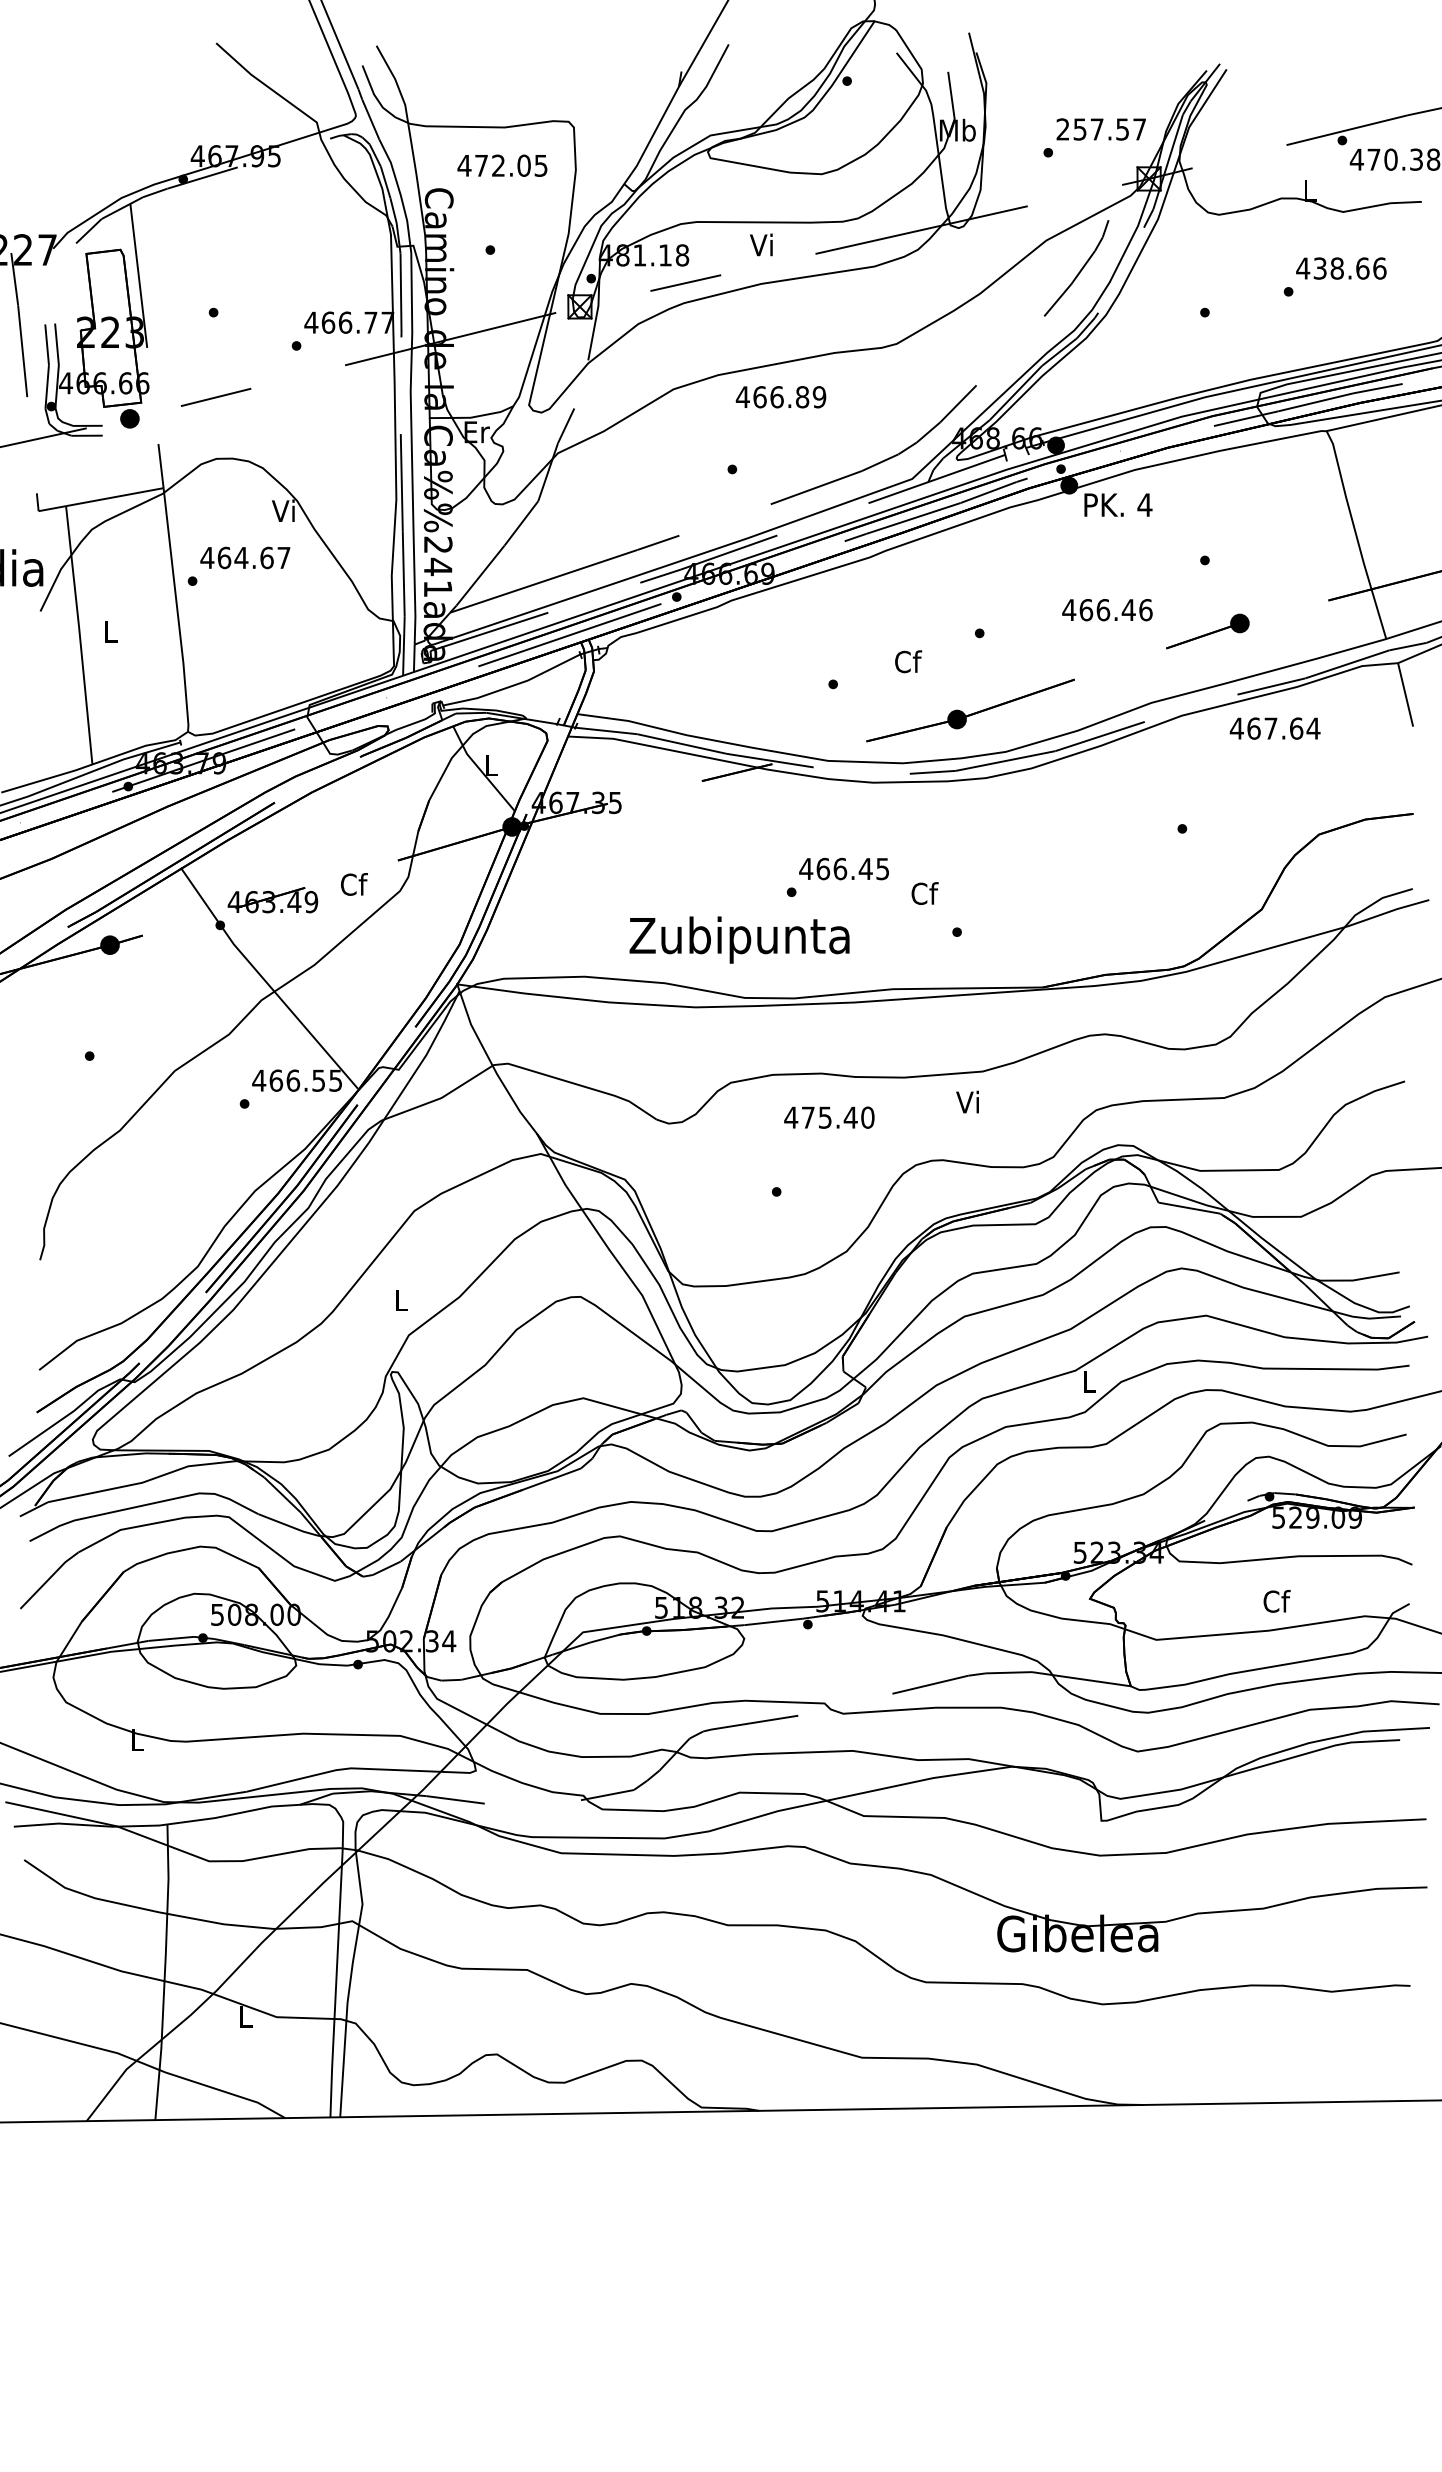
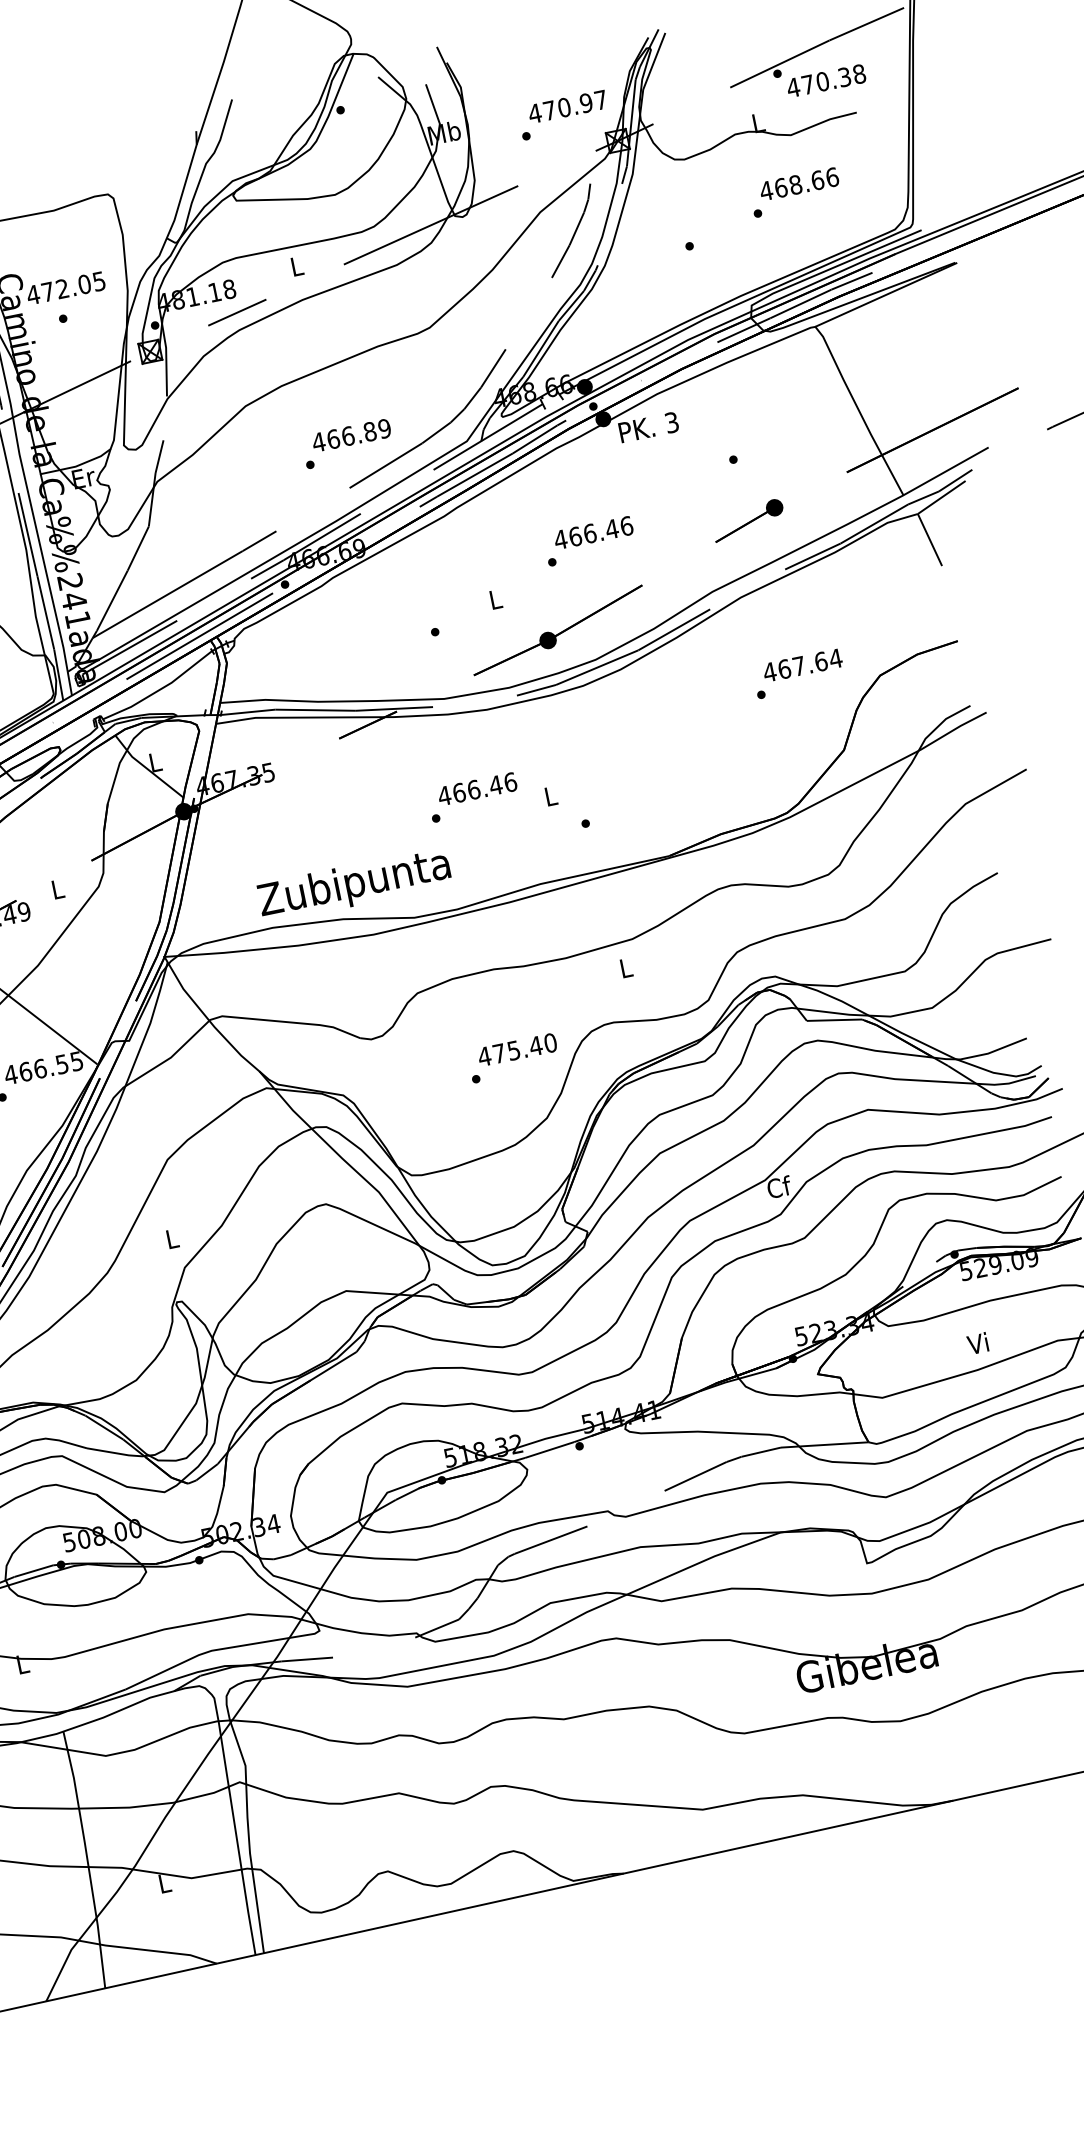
text: (1092, 129) -> (560, 108), 257.57 -> 470.97
text: (502, 165) -> (65, 288), moved
text: (761, 244) -> (295, 266), Vi -> L
text: (1320, 268) -> (781, 187), 438.66 -> 468.66
text: (780, 397) -> (351, 435), moved
text: (1144, 505) -> (671, 423), 4 -> 3
text: (1107, 610) -> (593, 533), moved
text: (908, 661) -> (495, 599), Cf -> L
text: (1274, 728) -> (802, 665), moved
text: (882, 868) -> (510, 781), 466.45 -> 466.46
text: (354, 884) -> (58, 889), Cf -> L
text: (924, 893) -> (550, 796), Cf -> L
text: (739, 939) -> (354, 884), moved
text: (967, 1101) -> (624, 967), Vi -> L
text: (829, 1117) -> (517, 1049), moved
text: (1089, 1381) -> (779, 1187), L -> Cf
text: (1276, 1601) -> (979, 1343), Cf -> Vi

